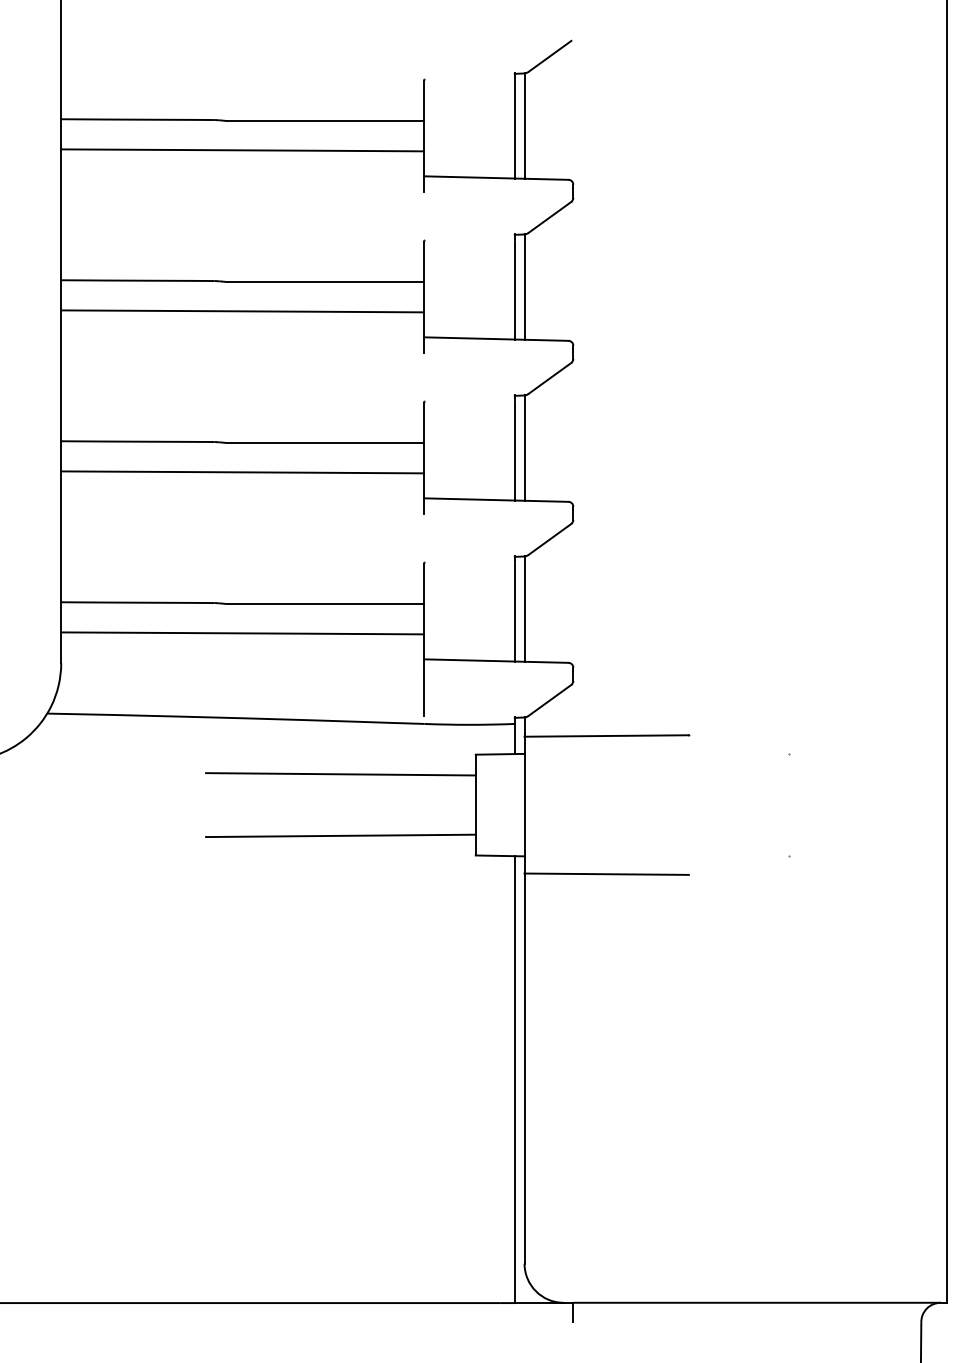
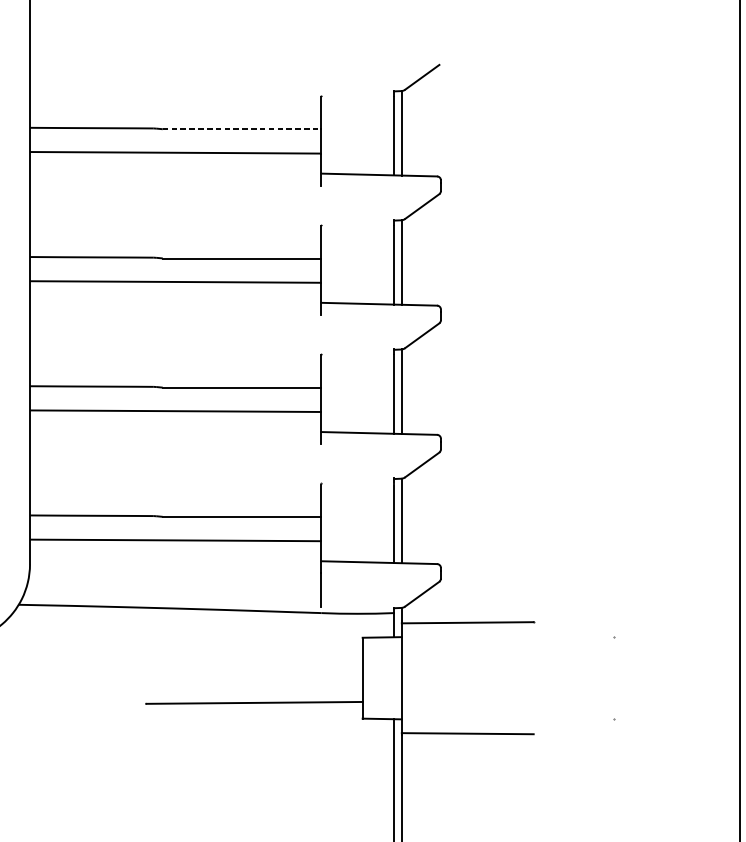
line: (325, 121) -> (242, 129), solid -> dashed
line: (340, 774) -> (254, 653), removed

